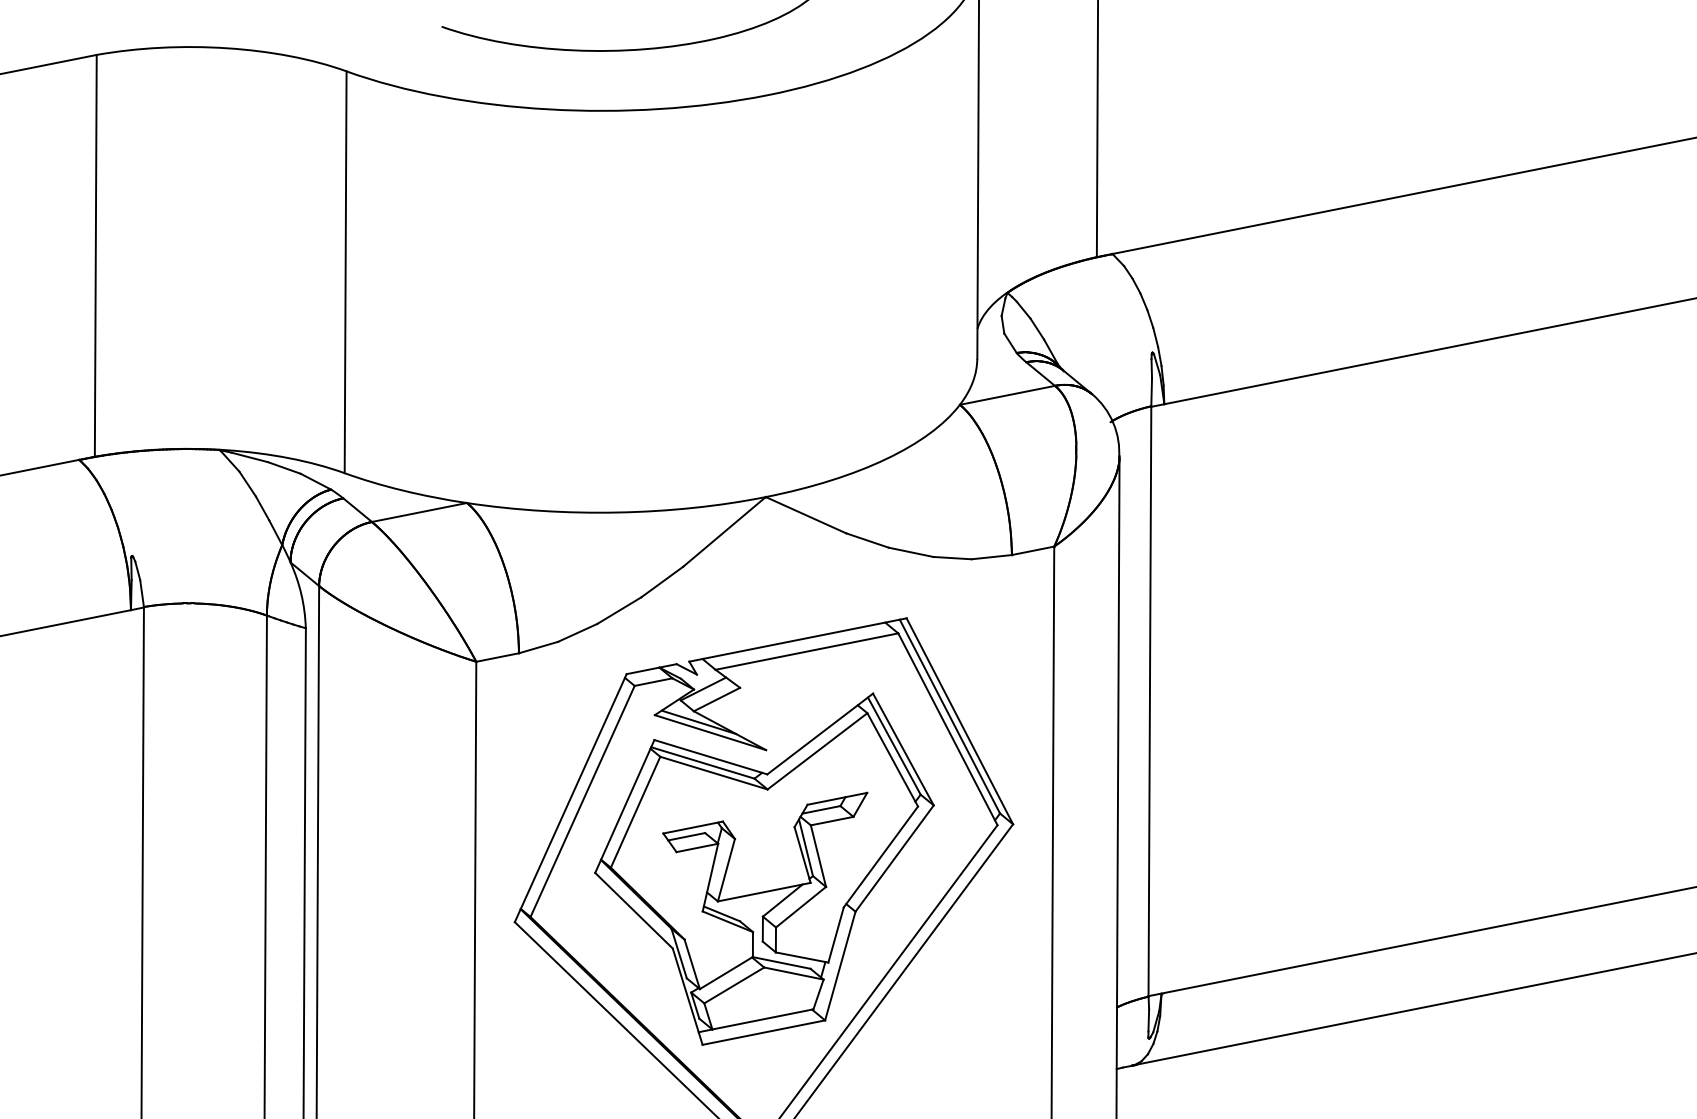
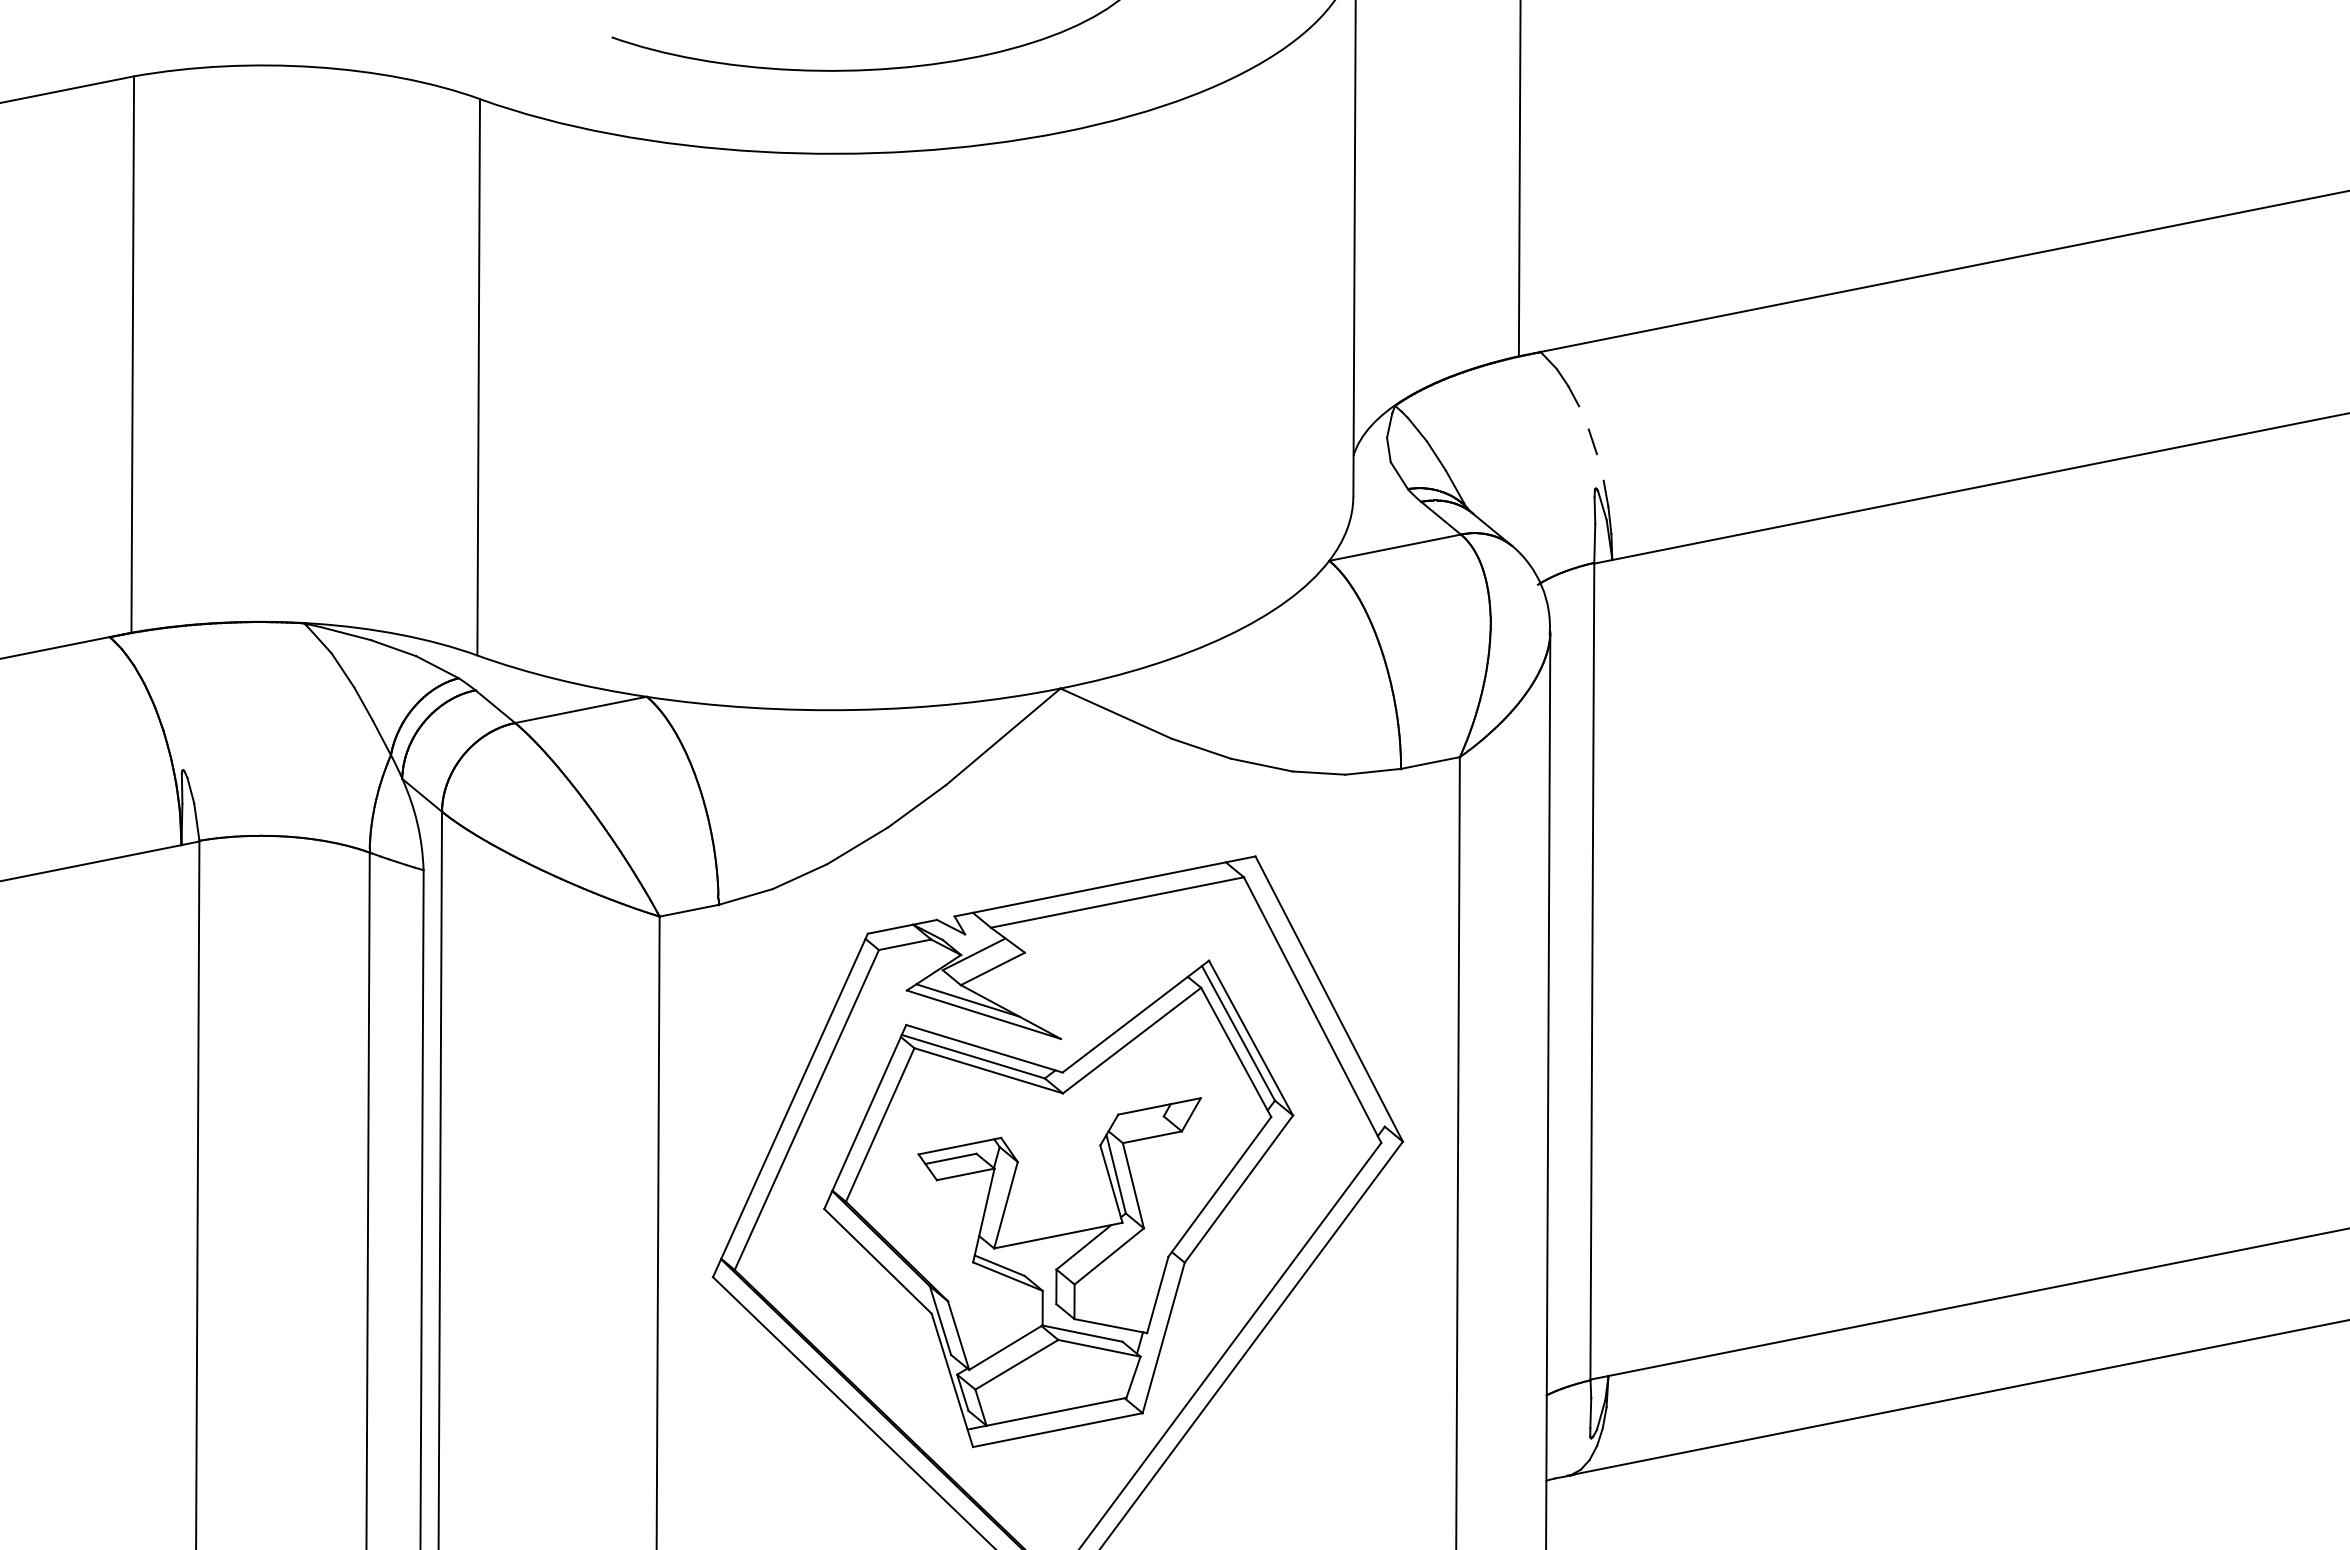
line: (1143, 301) -> (1583, 417), removed
line: (1155, 337) -> (1599, 467), removed
line: (949, 716) -> (1315, 992), removed
line: (821, 809) -> (1137, 1121), removed

